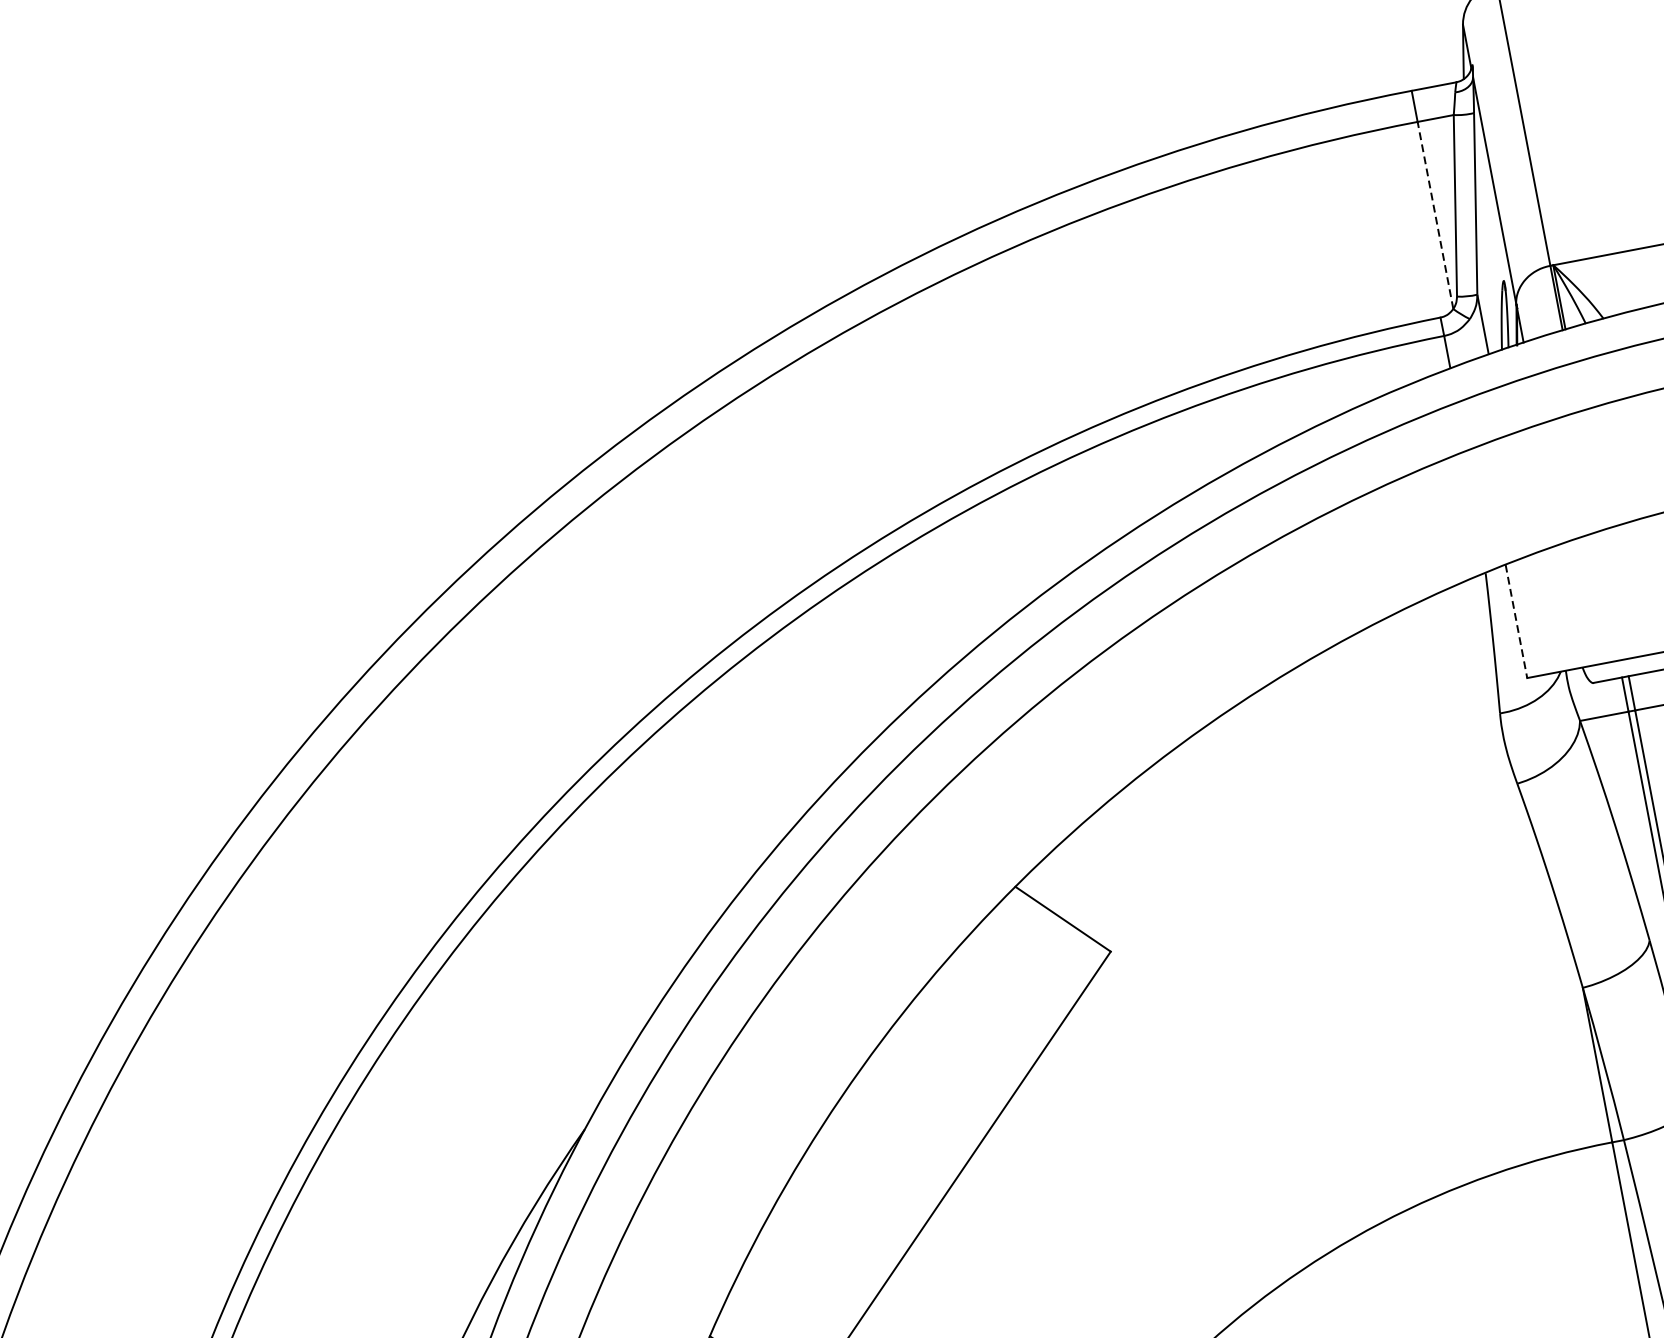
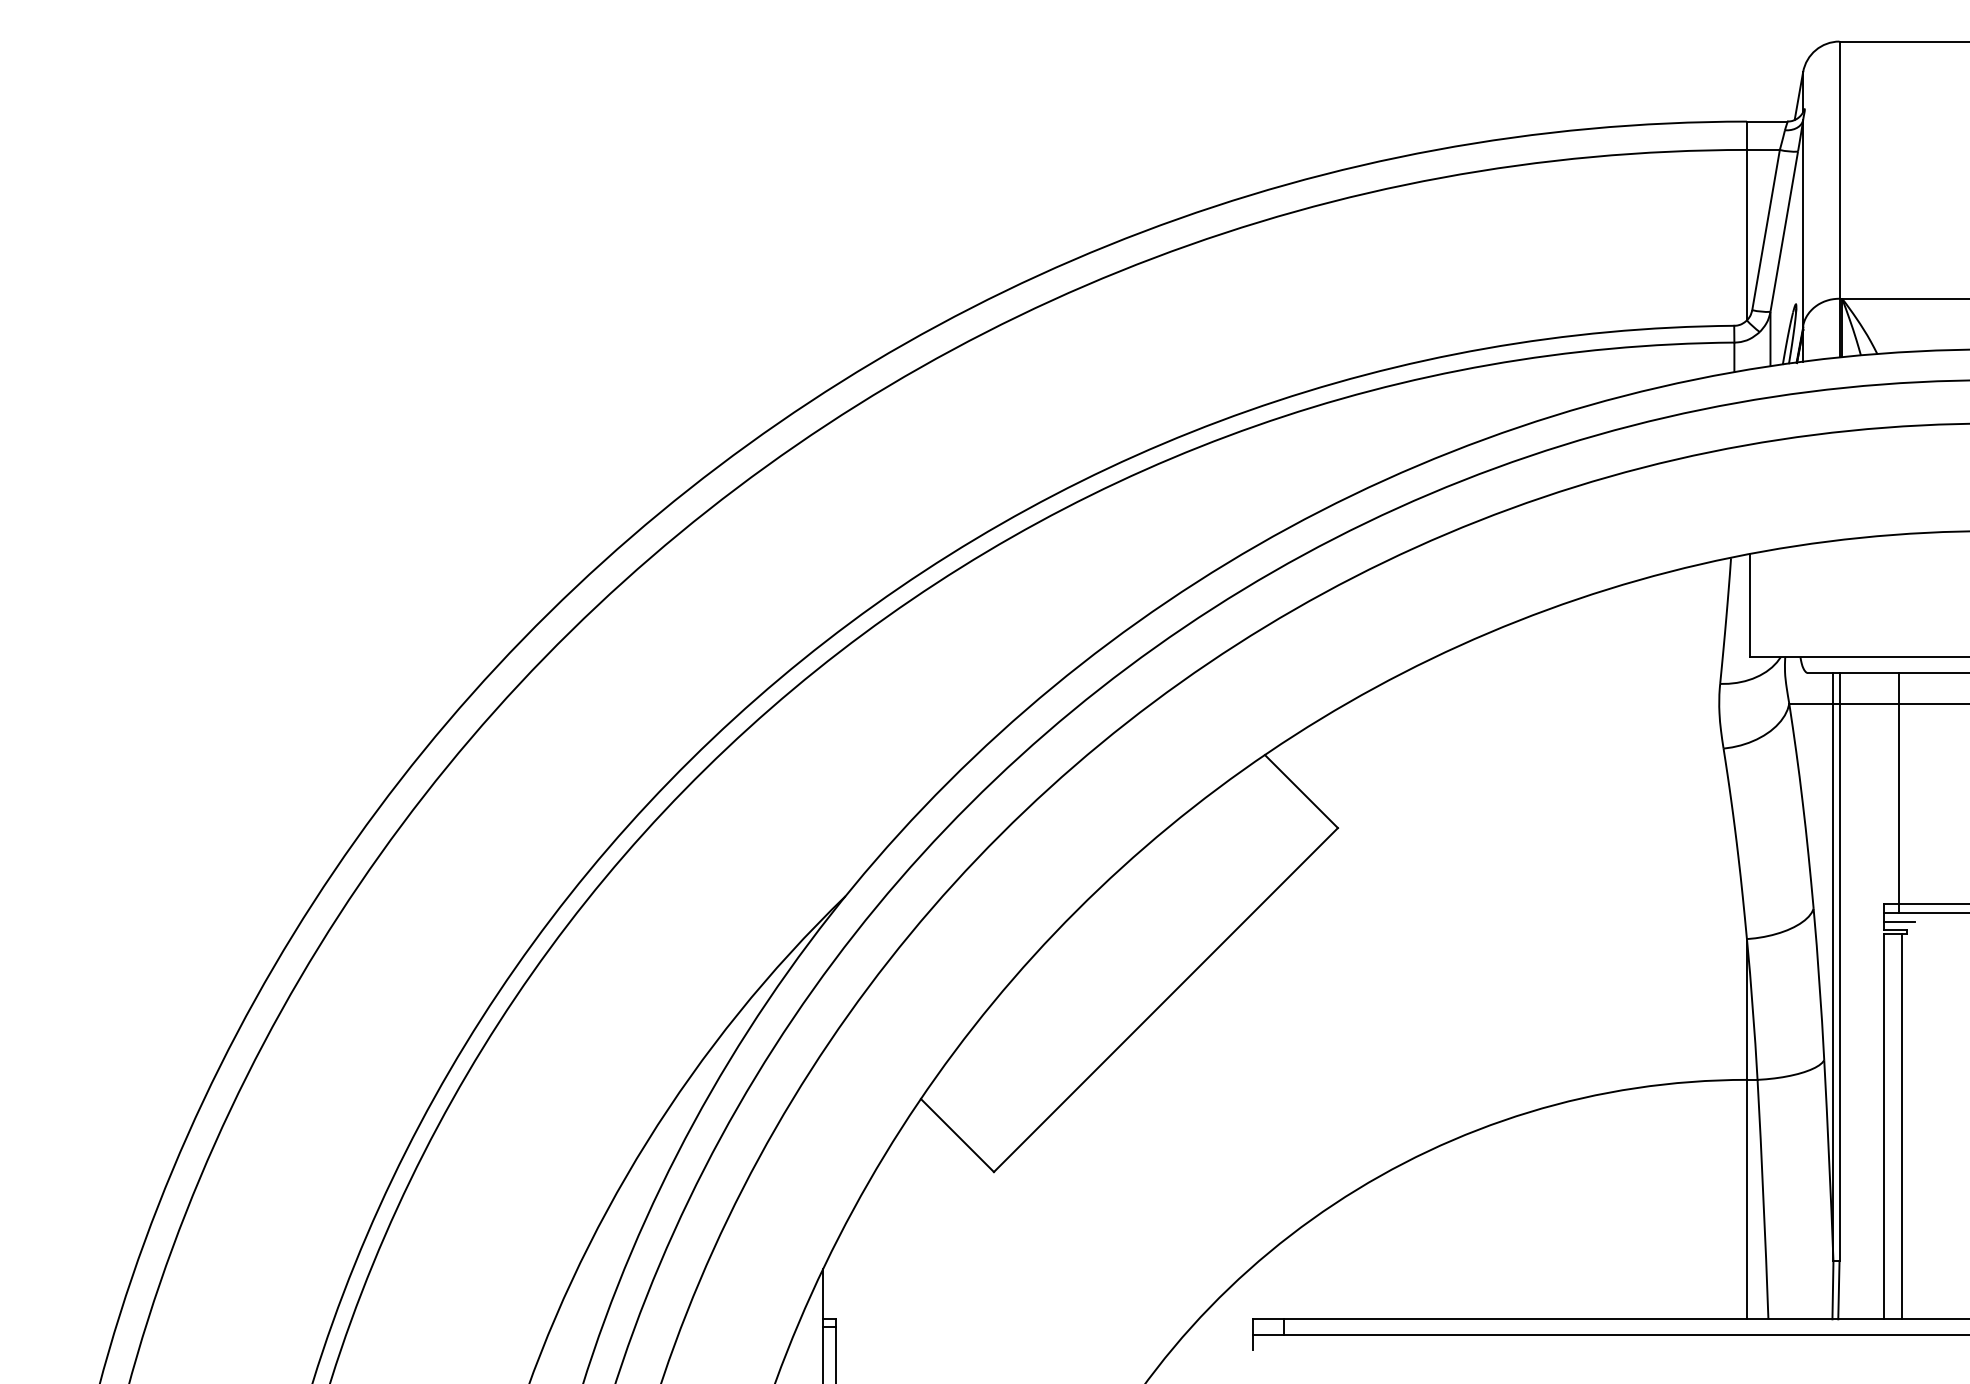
line: (1434, 214) -> (1746, 234), dashed -> solid
line: (1516, 621) -> (1750, 605), dashed -> solid

